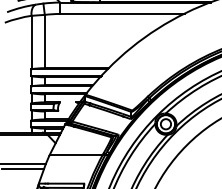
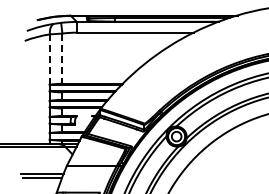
line: (44, 42) -> (62, 59), solid -> dashed
line: (31, 43) -> (49, 60), solid -> dashed

